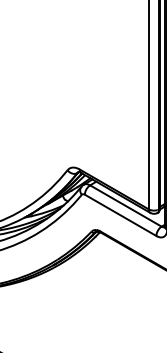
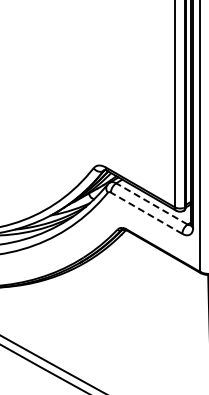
line: (125, 205) -> (151, 203), solid -> dashed
line: (120, 215) -> (146, 213), solid -> dashed

